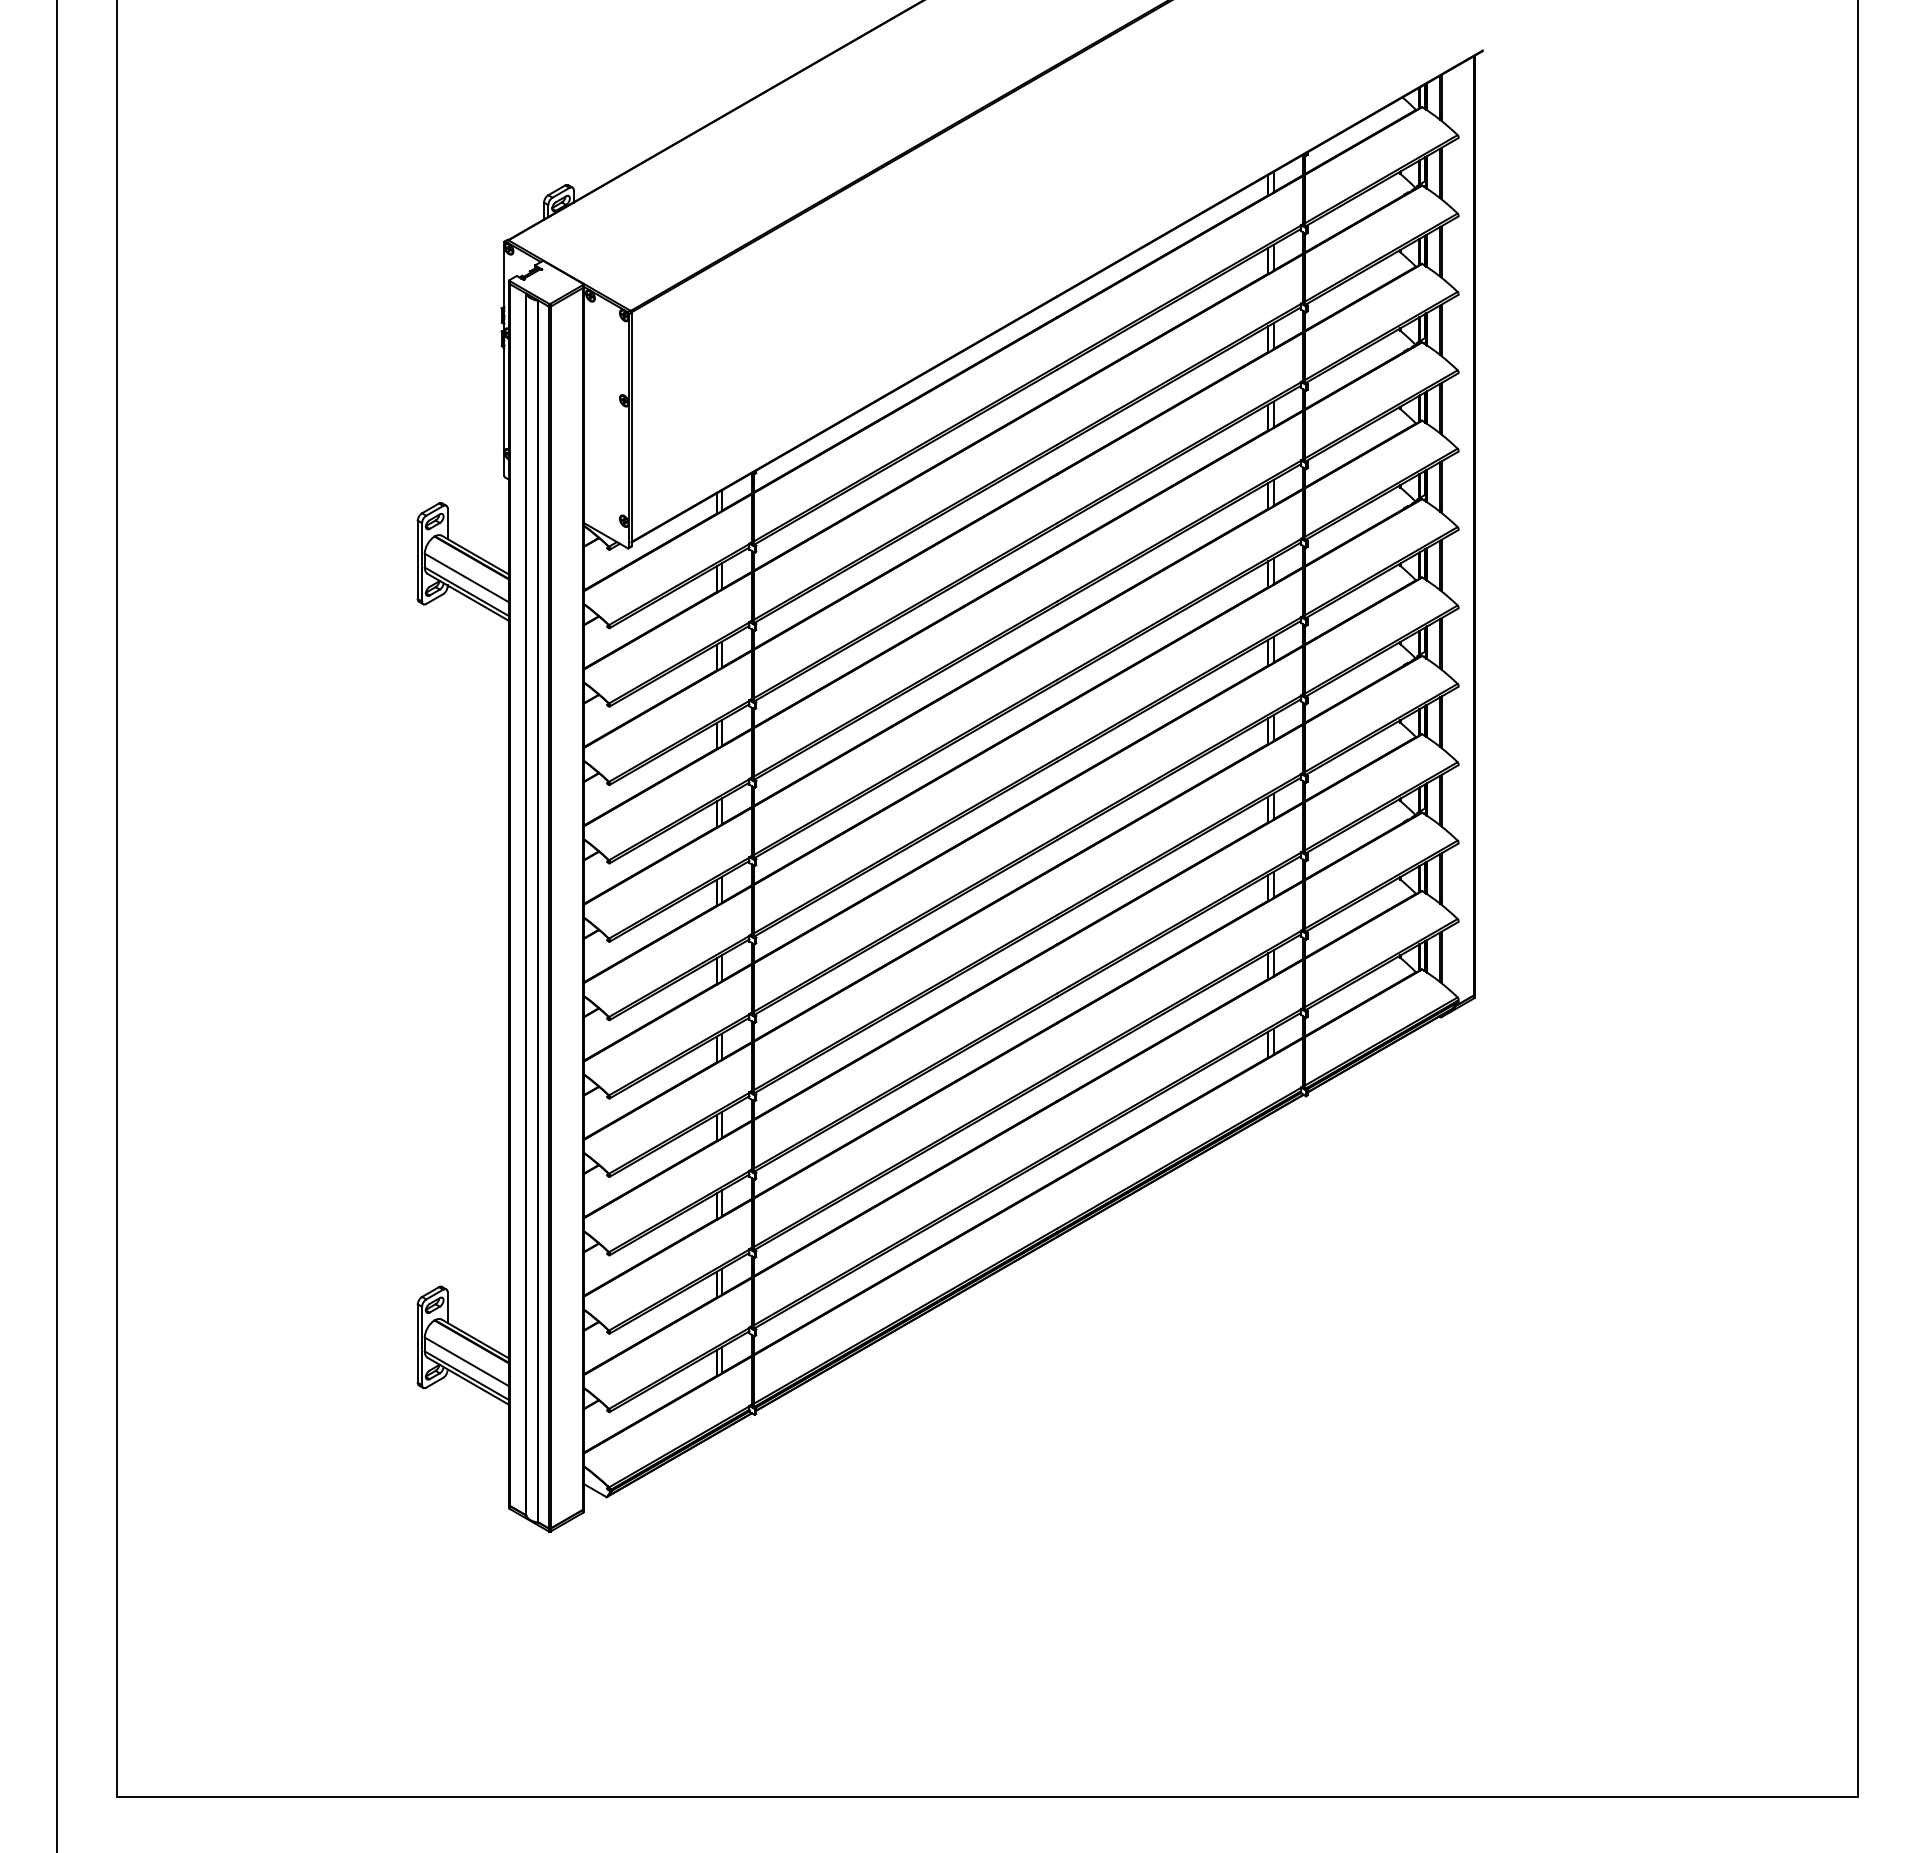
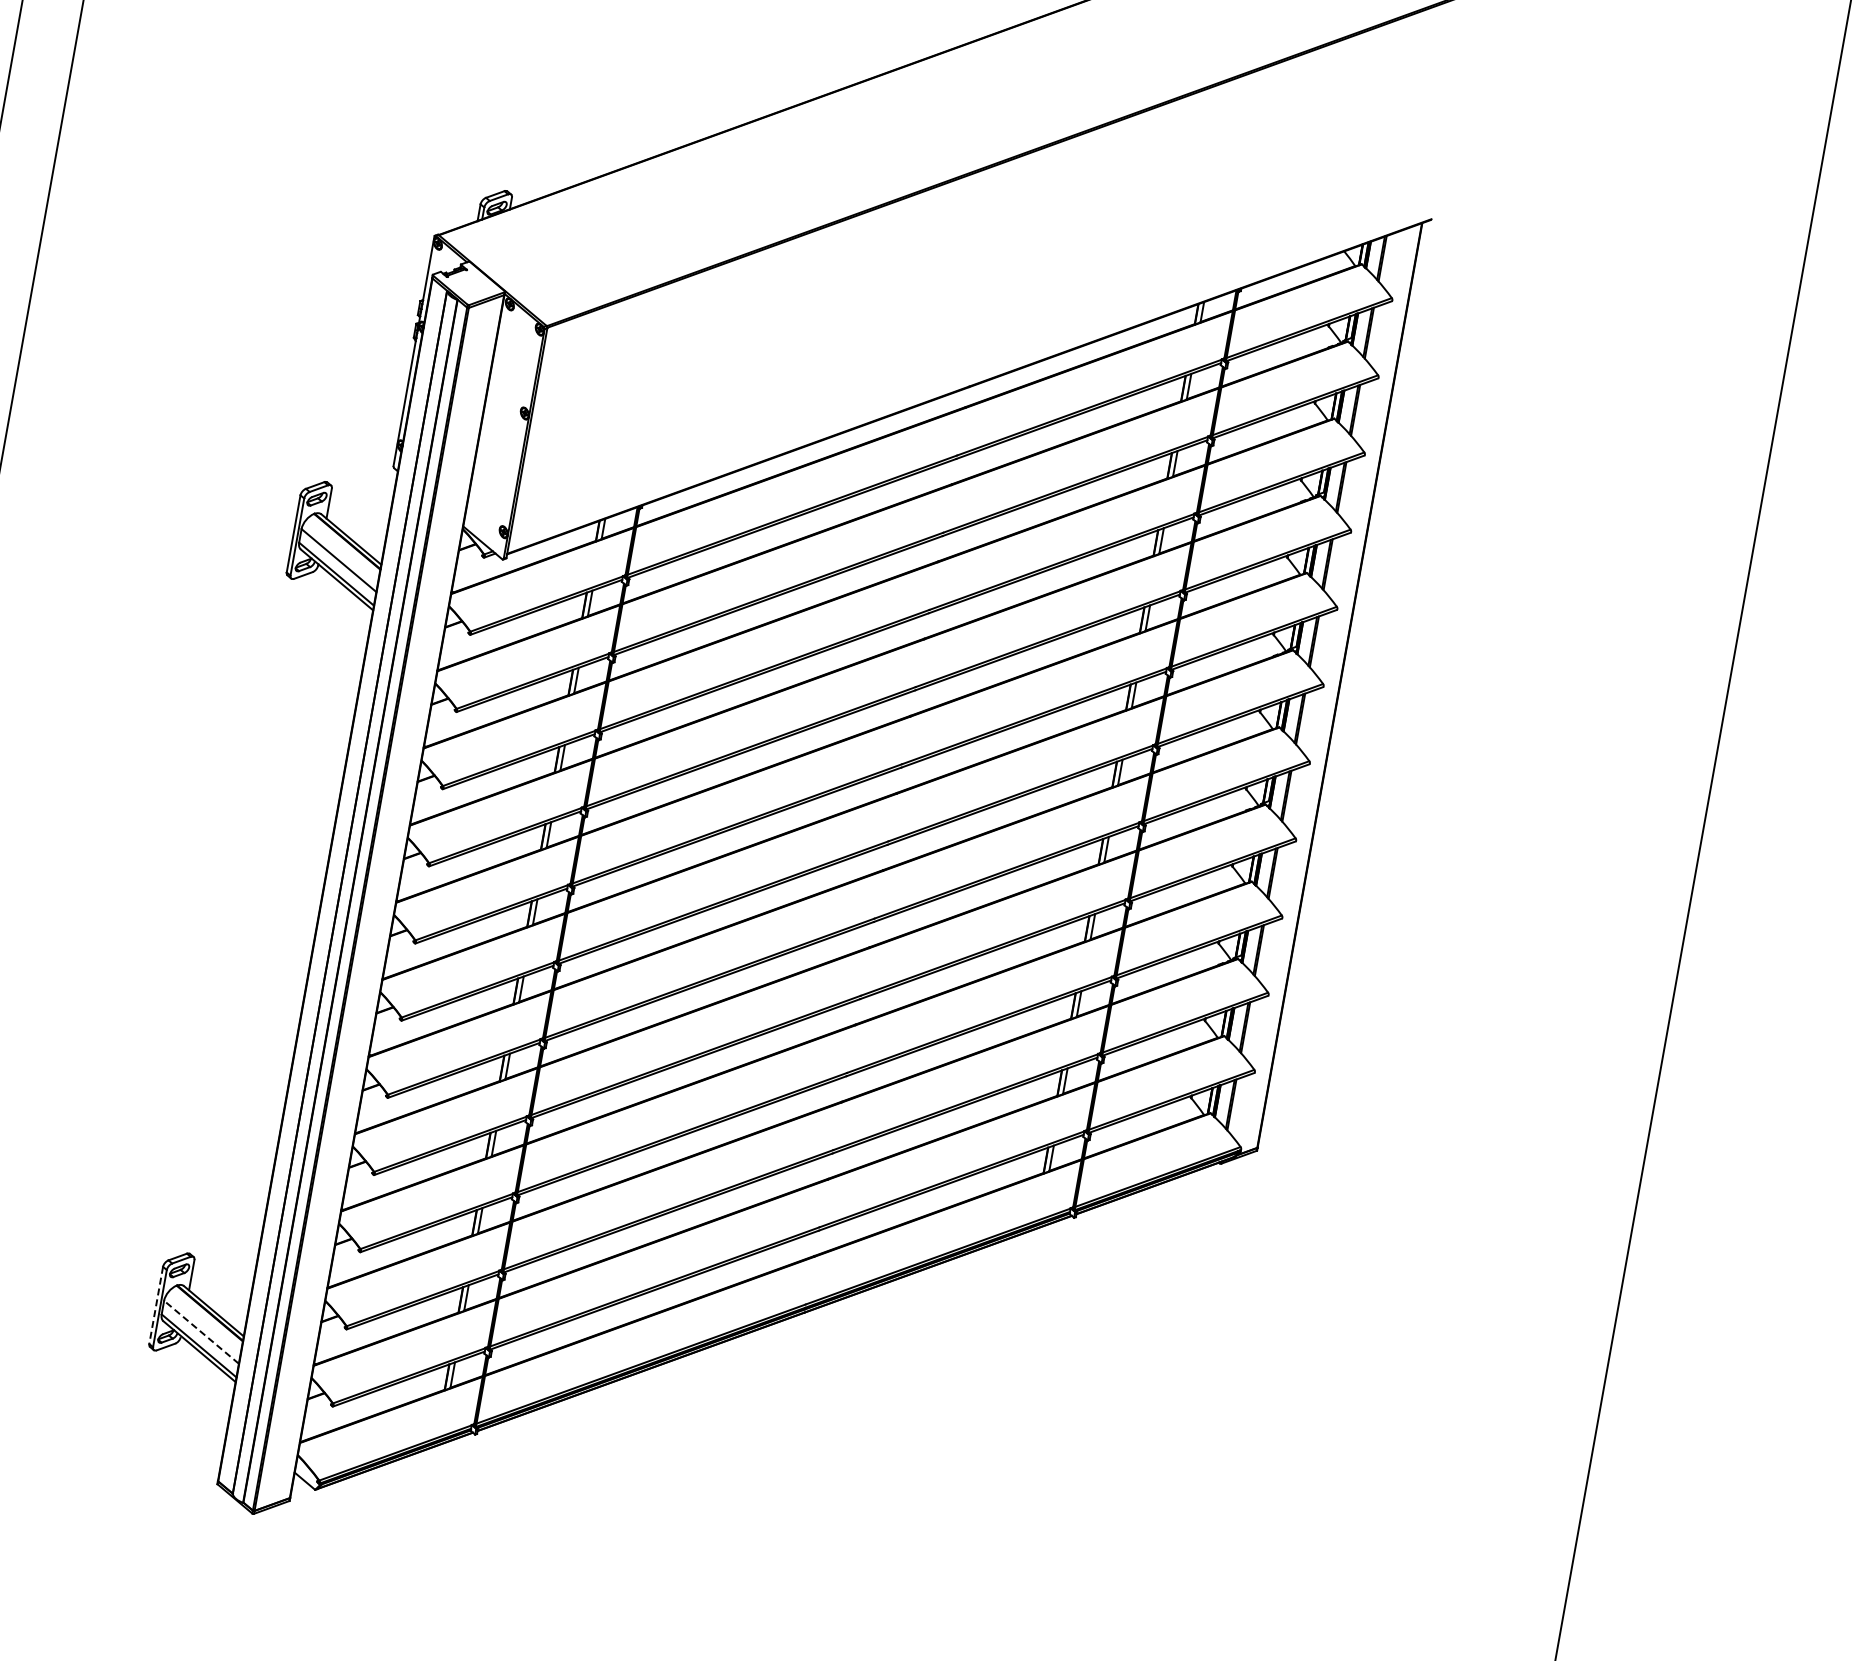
line: (417, 1344) -> (155, 1306), solid -> dashed
line: (467, 1362) -> (201, 1332), solid -> dashed

